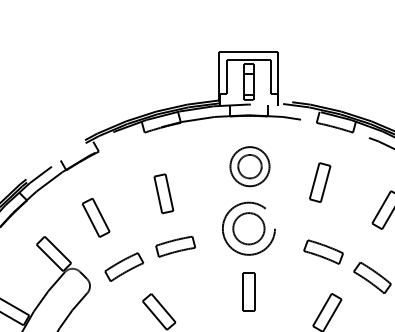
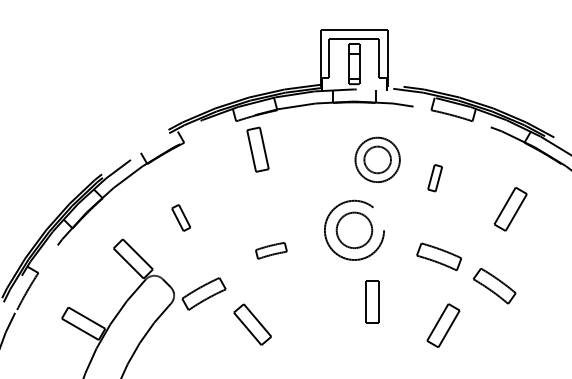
part: (249, 166) -> (377, 159), moved
part: (319, 183) -> (434, 178), size x0.6
part: (163, 193) -> (257, 149), moved
part: (96, 217) -> (181, 217), size x0.6
part: (175, 246) -> (271, 250), size x0.7
part: (123, 266) -> (203, 293), moved
part: (248, 291) -> (372, 301), moved

